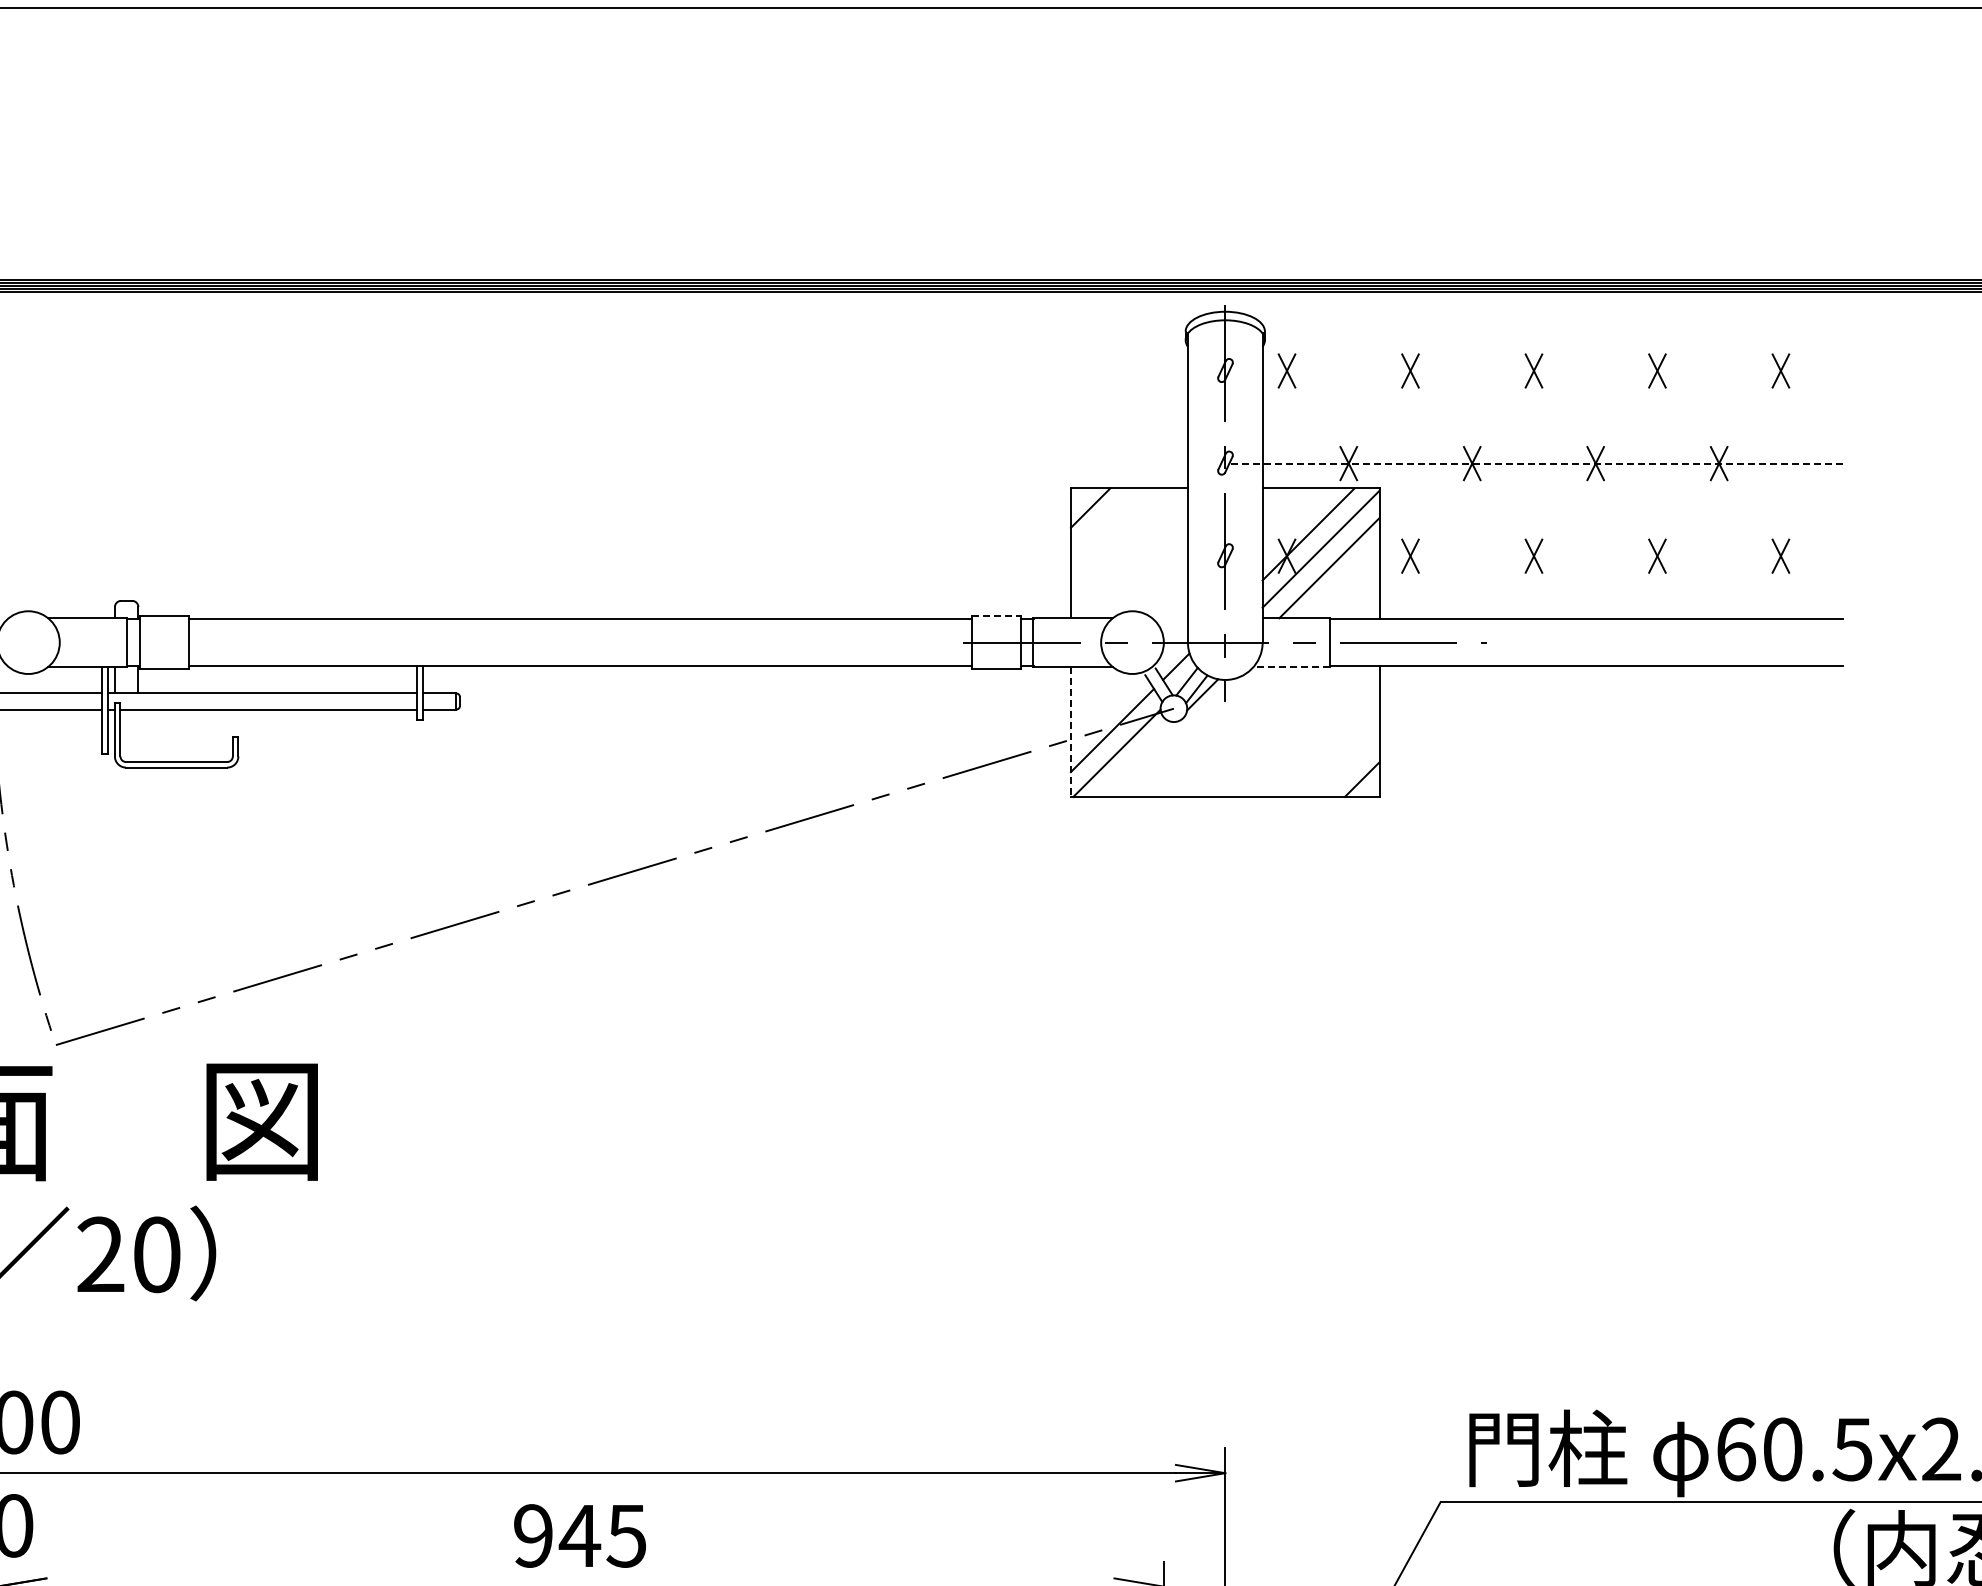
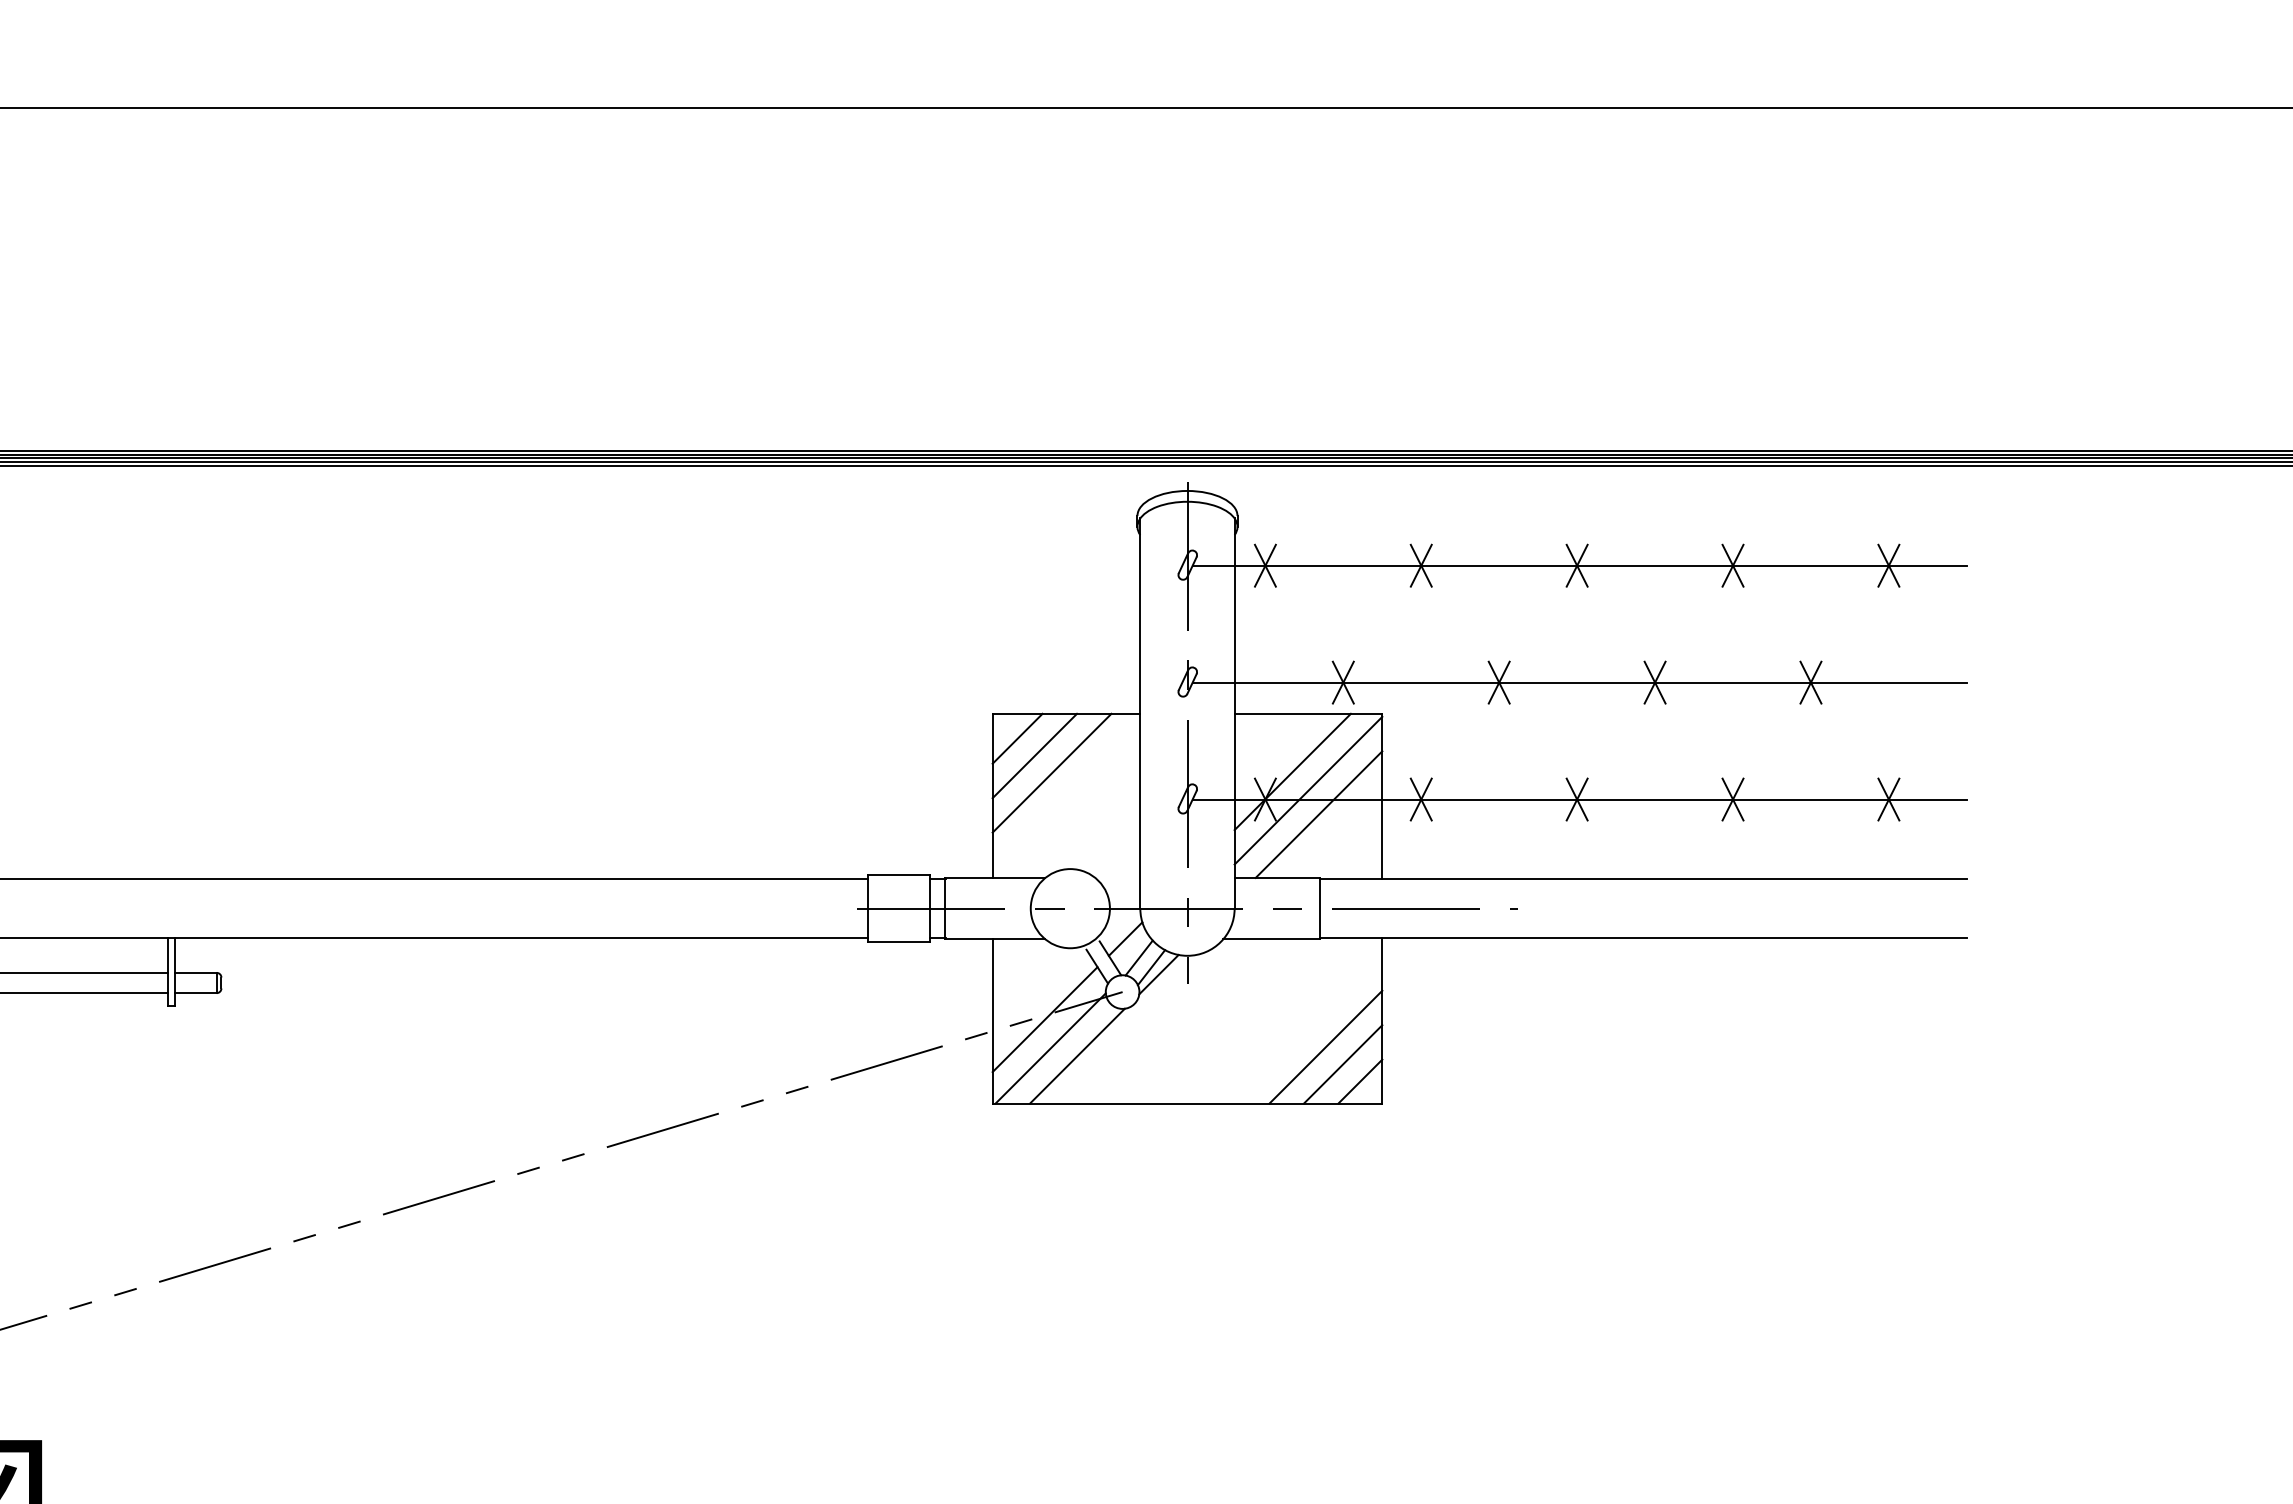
line: (1535, 371) -> (1579, 566), added
line: (1536, 463) -> (1580, 682), dashed -> solid
line: (1103, 521) -> (1033, 755), added
line: (1117, 535) -> (1051, 773), added
line: (1535, 556) -> (1579, 799), added
line: (996, 616) -> (898, 875), dashed -> solid
line: (1291, 666) -> (1271, 938), dashed -> solid
line: (1070, 732) -> (992, 1022), dashed -> solid
line: (1334, 751) -> (1325, 1046), added
line: (1137, 758) -> (1076, 1054), added
line: (1348, 765) -> (1343, 1063), added

